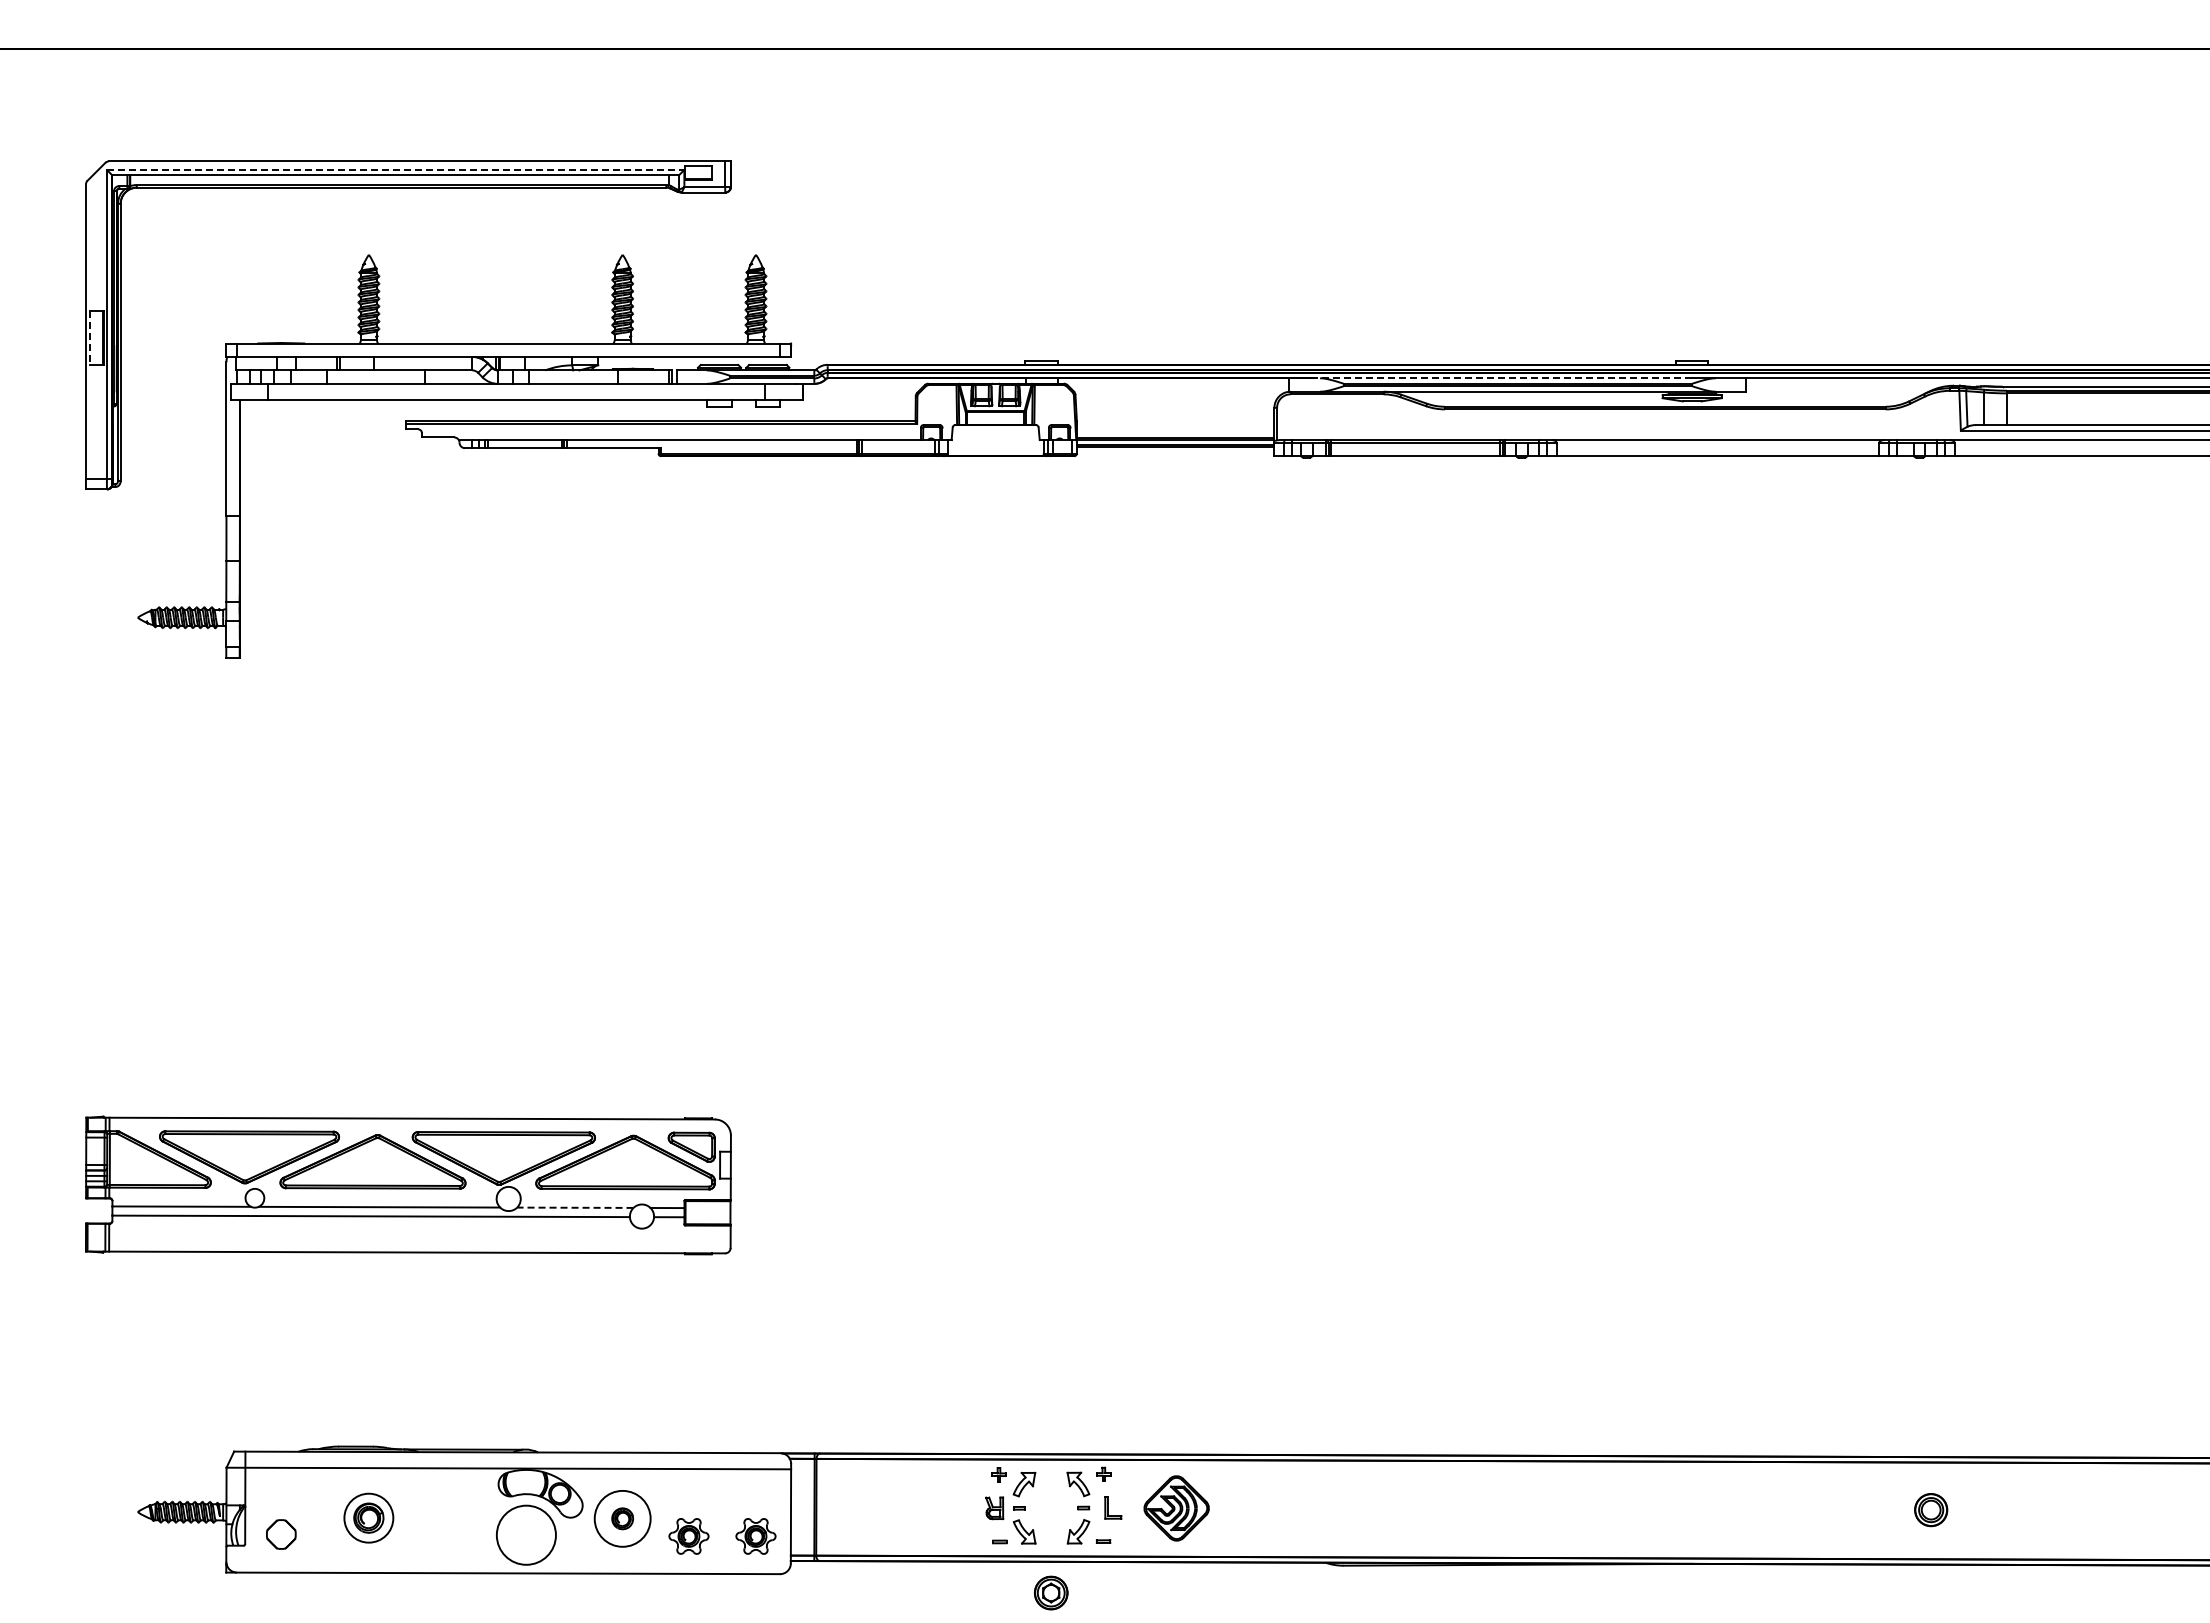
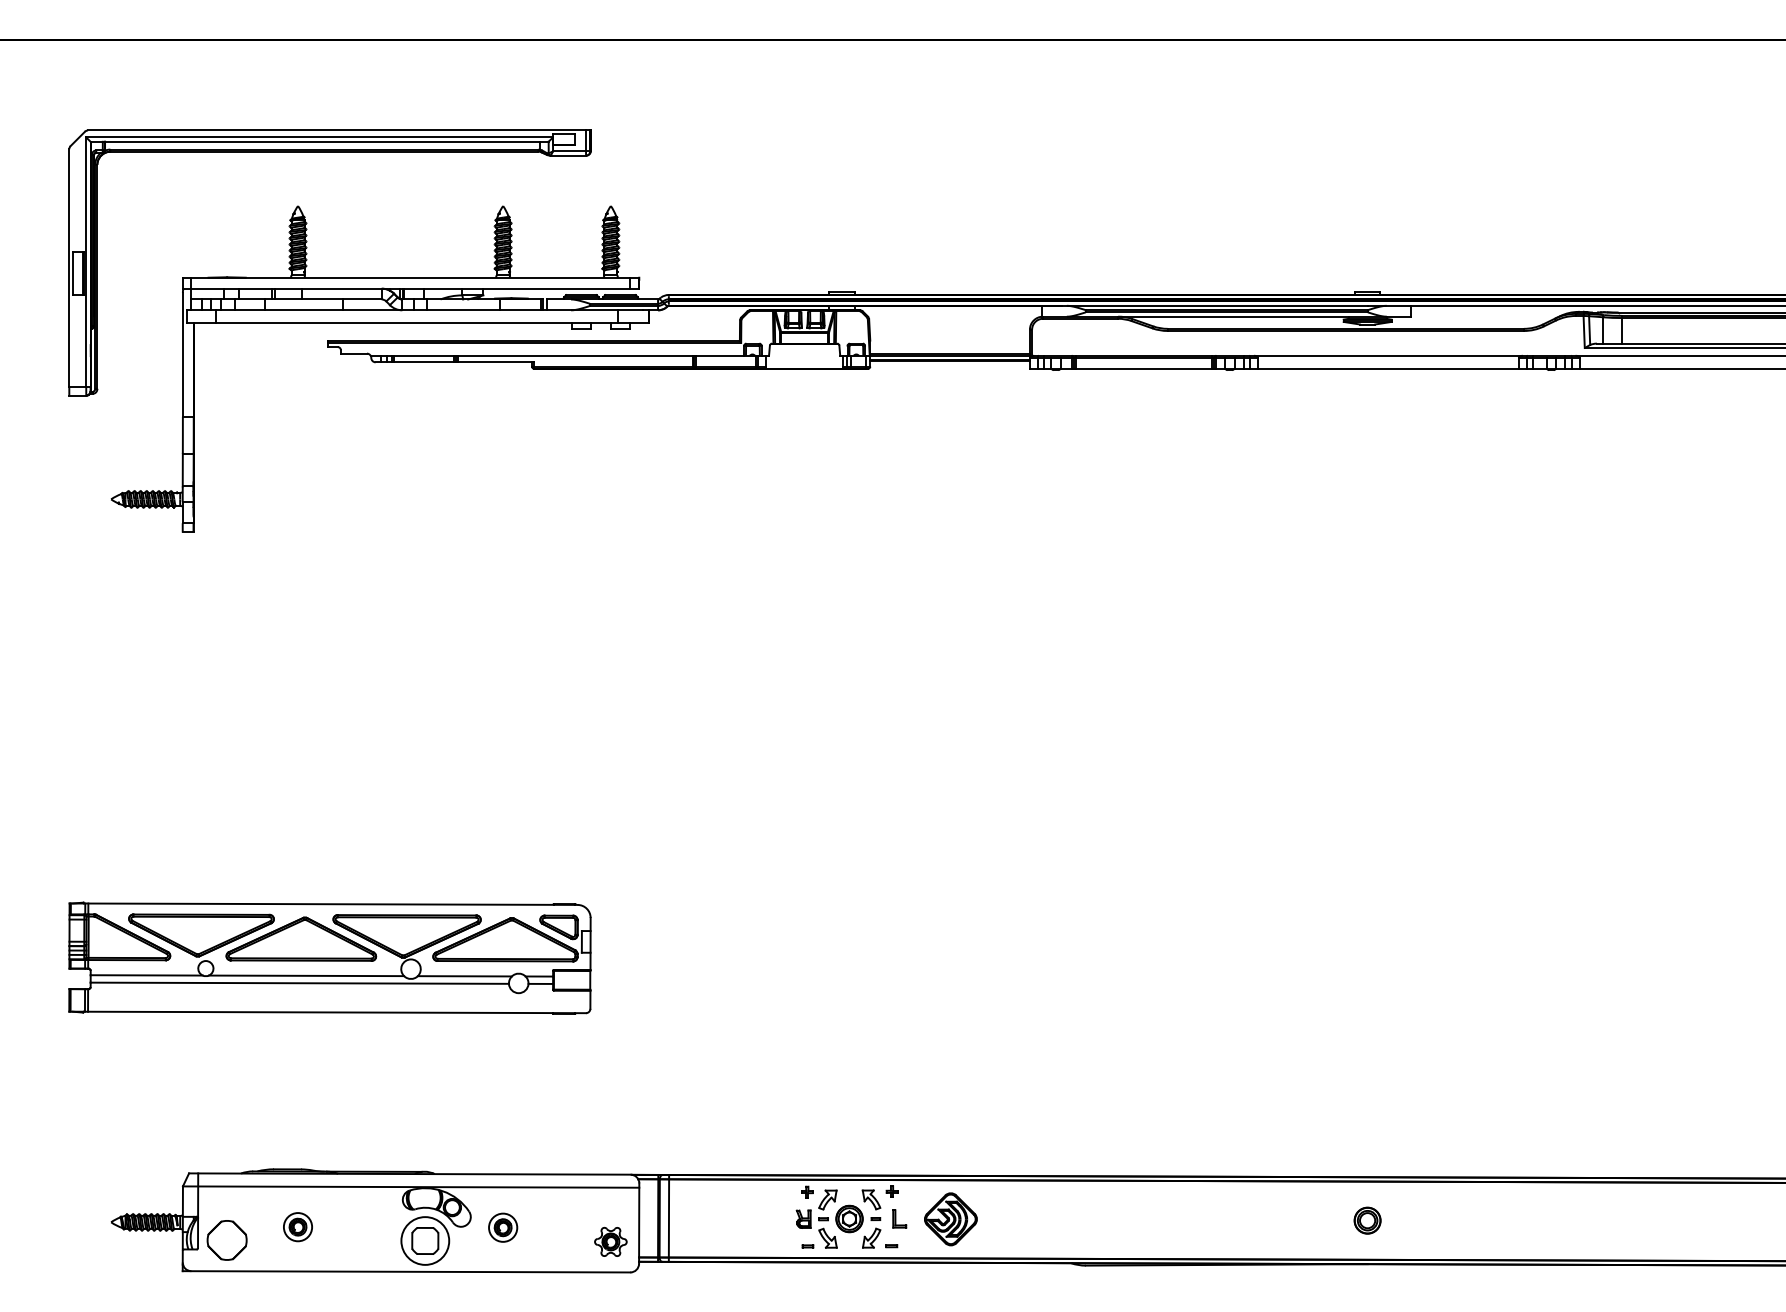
line: (395, 169) -> (319, 137), dashed -> solid
line: (90, 338) -> (72, 273), dashed -> solid
line: (1503, 378) -> (1215, 306), dashed -> solid
line: (574, 1207) -> (464, 976), dashed -> solid
line: (827, 1507) -> (668, 1218), added
part: (1931, 1510) -> (1367, 1221), moved
part: (368, 1517) -> (297, 1226), size x0.71
circle: (622, 1518) -> (502, 1227), size x0.62
part: (281, 1534) -> (227, 1240), size x1.67
part: (526, 1535) -> (425, 1241), added
part: (688, 1536) -> (556, 1242), removed
part: (1051, 1592) -> (849, 1218), moved

